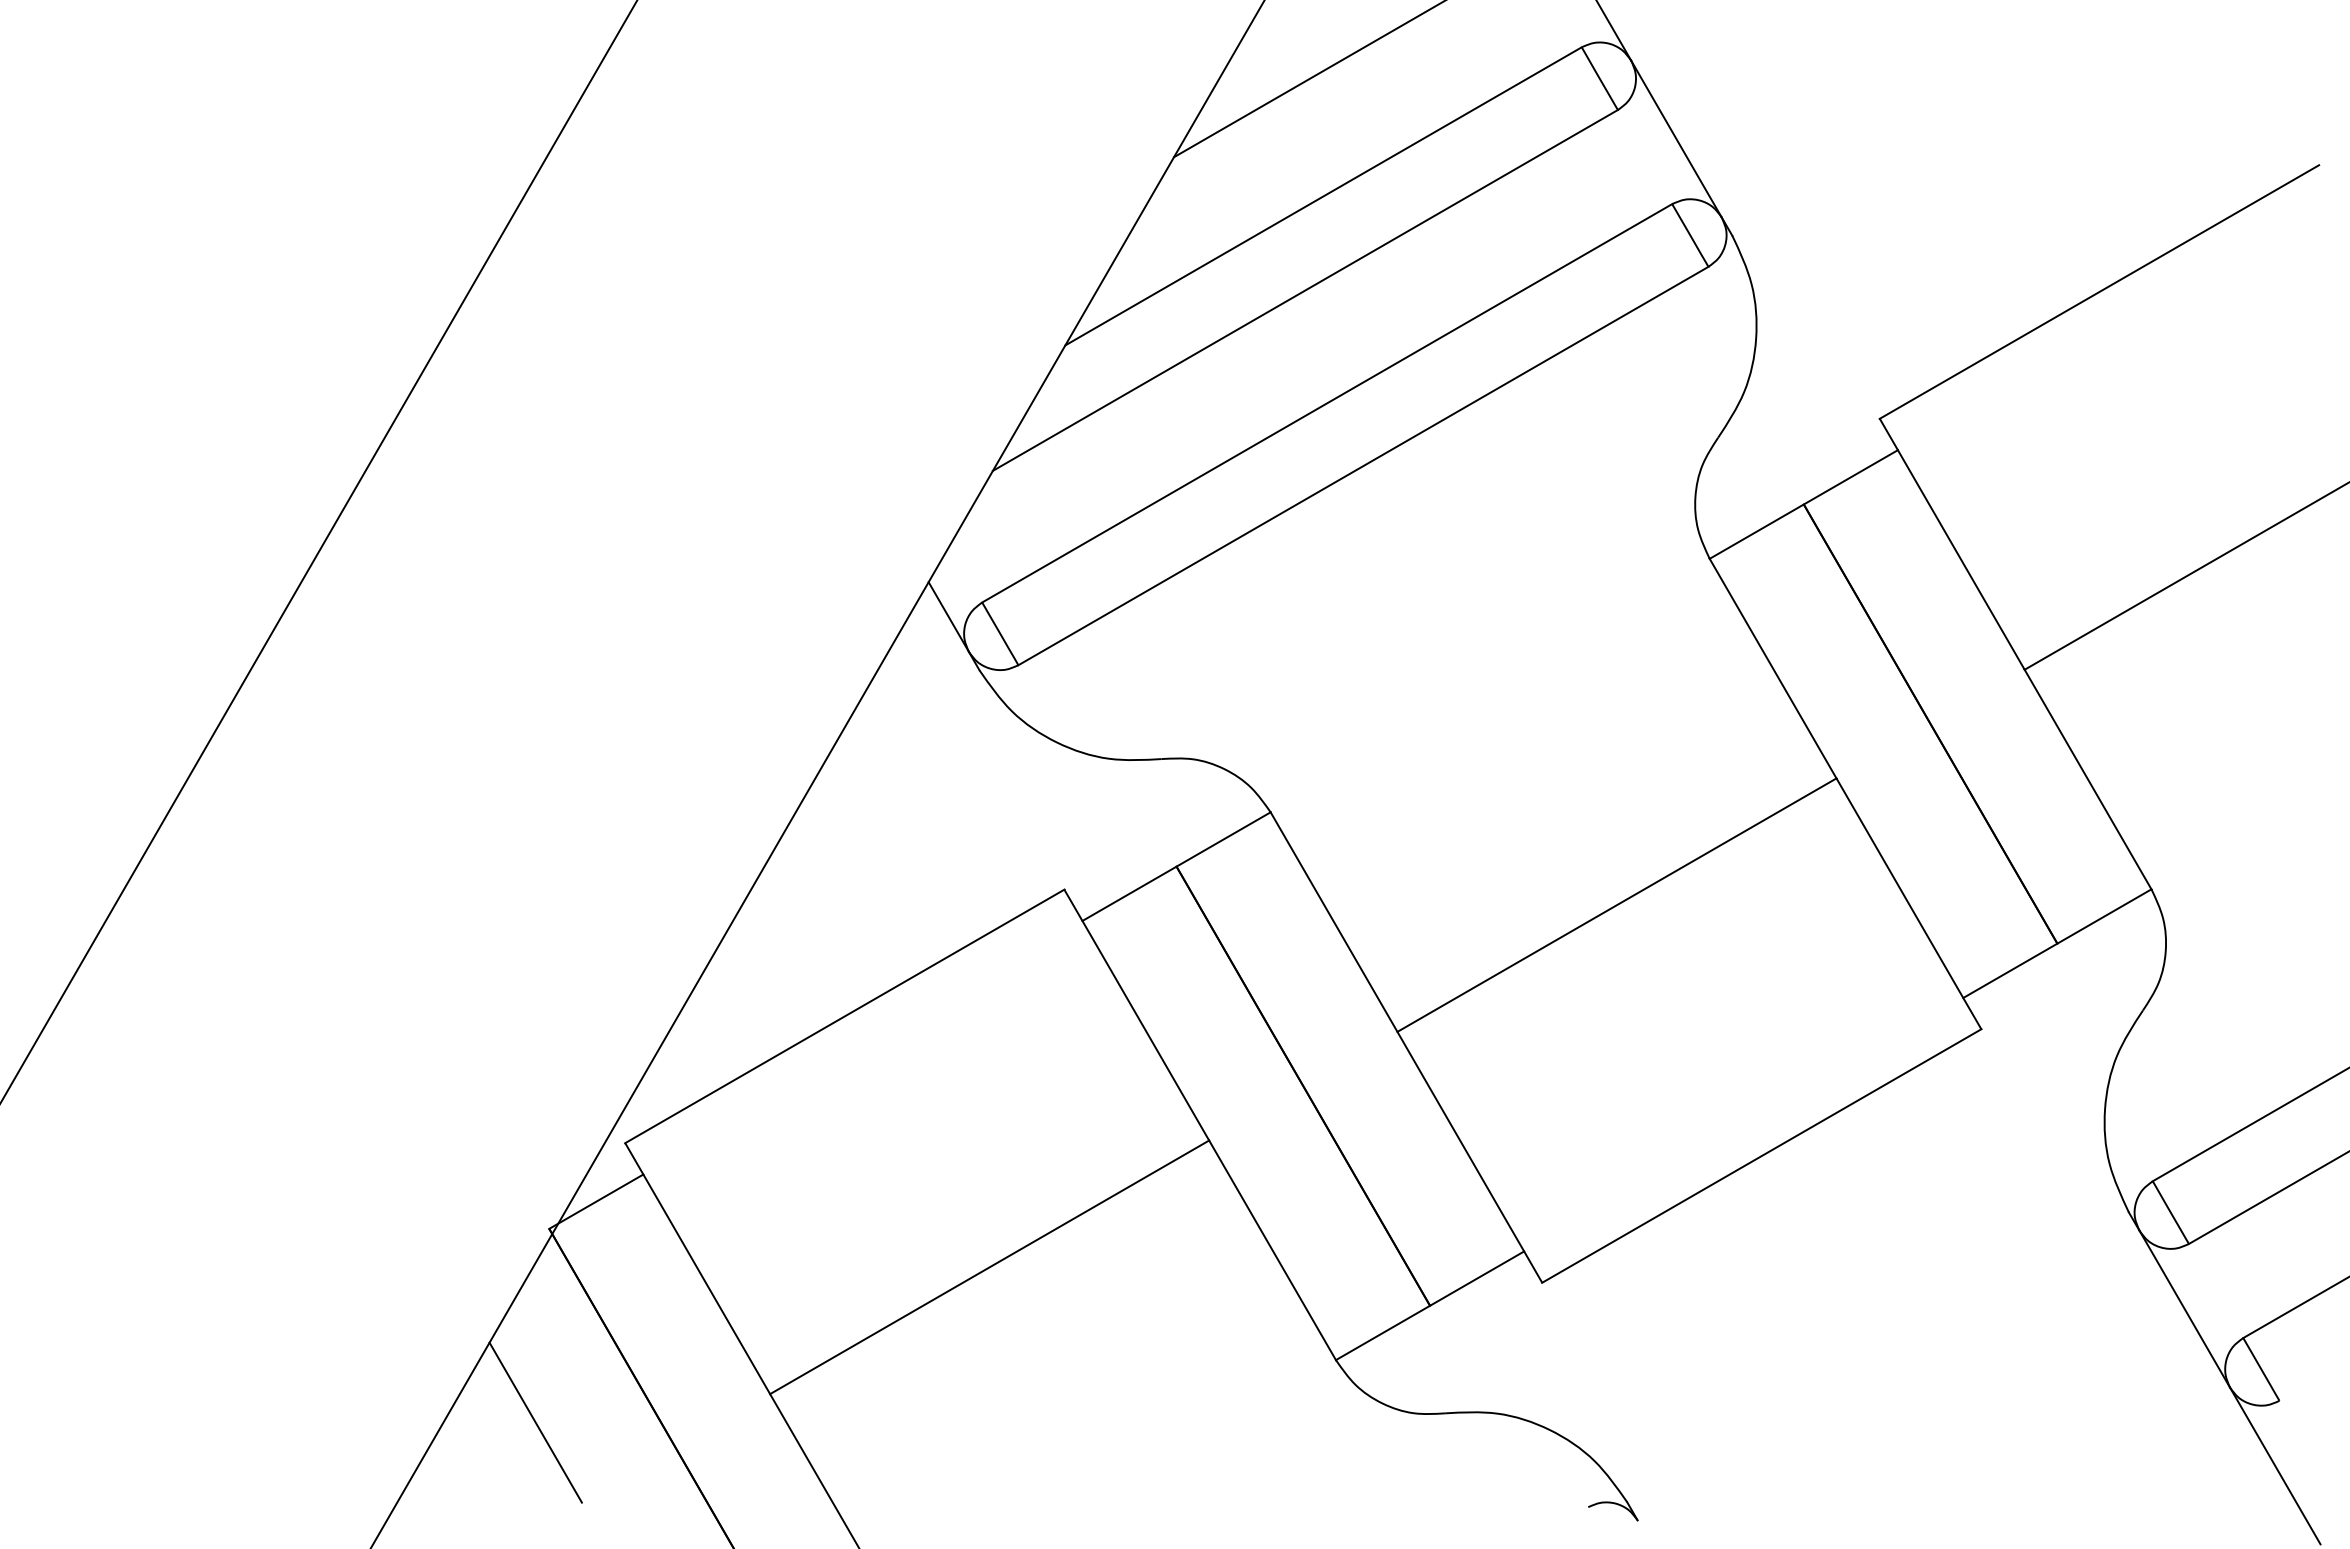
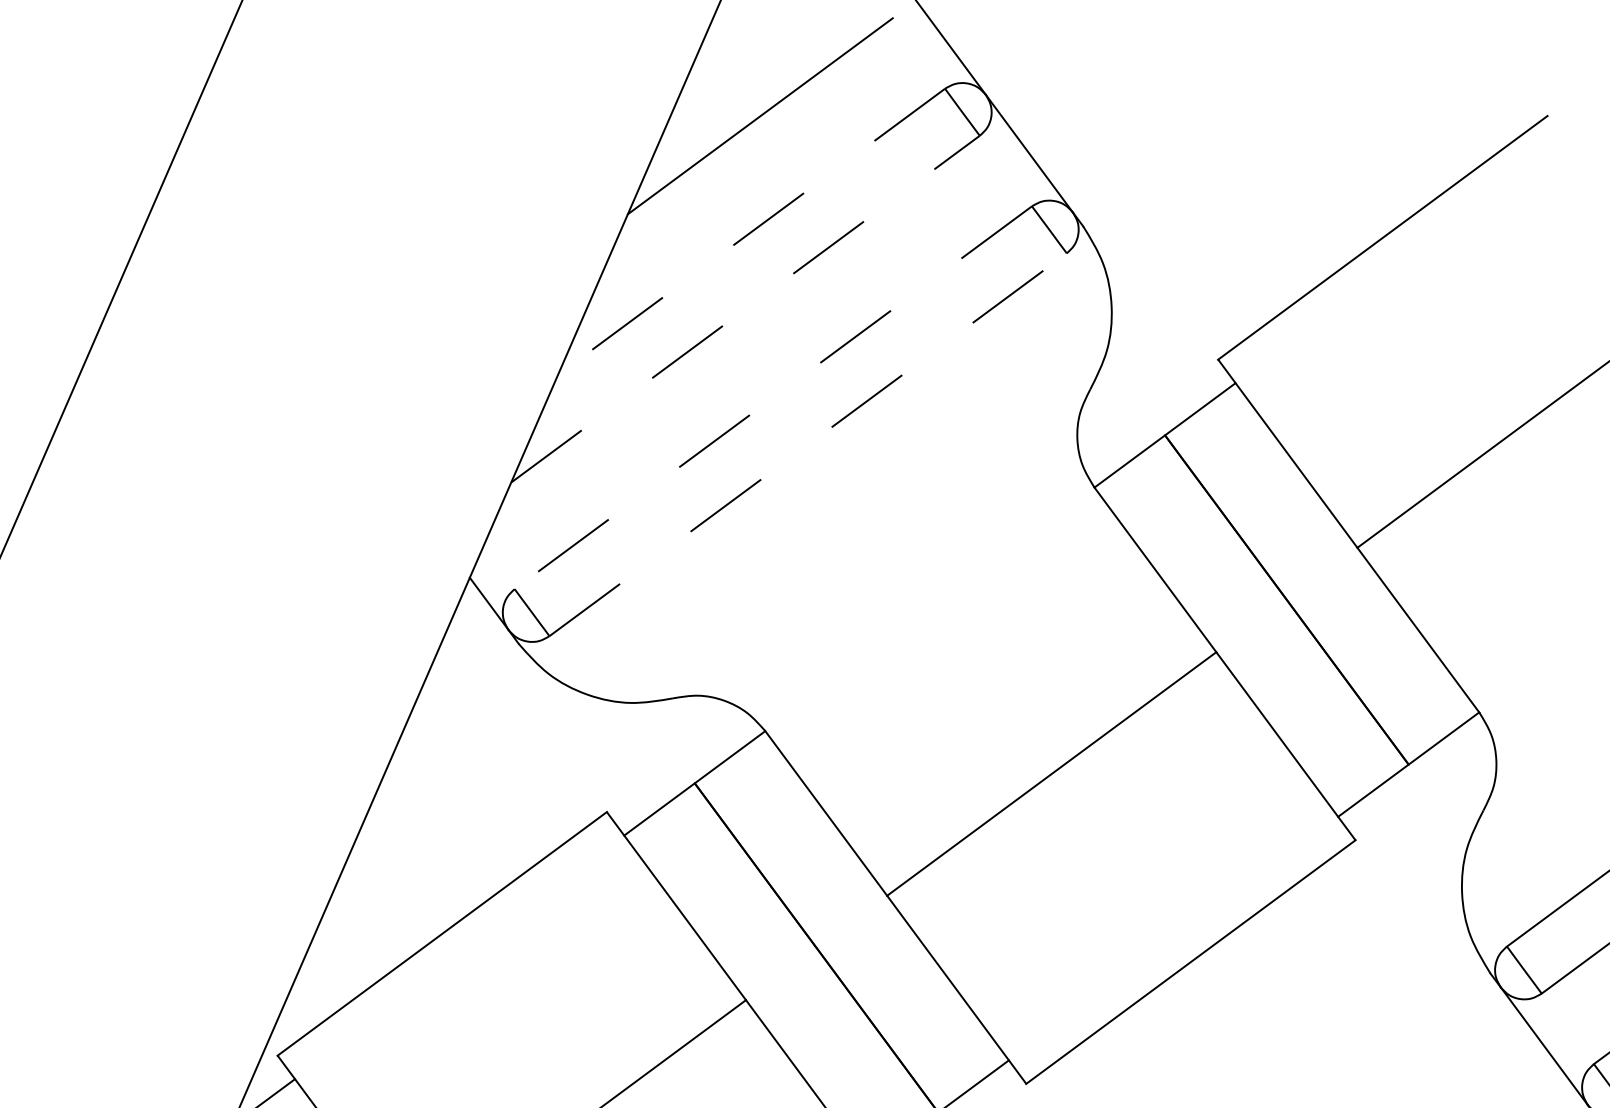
line: (1323, 196) -> (751, 232), solid -> dashed
line: (1305, 290) -> (745, 309), solid -> dashed
line: (1326, 403) -> (772, 397), solid -> dashed
line: (1363, 465) -> (808, 444), solid -> dashed

